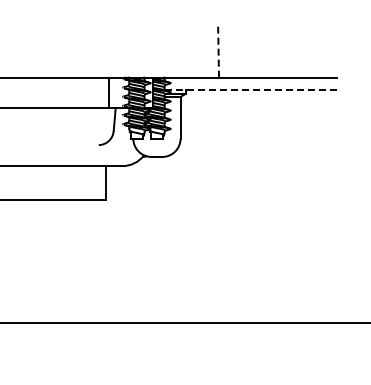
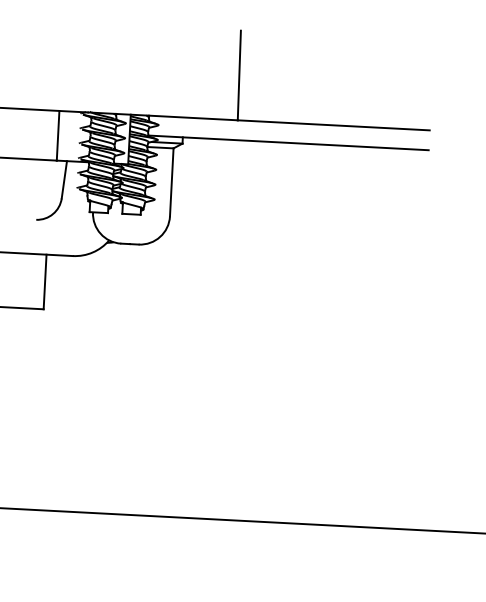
line: (218, 50) -> (239, 76), dashed -> solid
line: (250, 89) -> (288, 142), dashed -> solid

